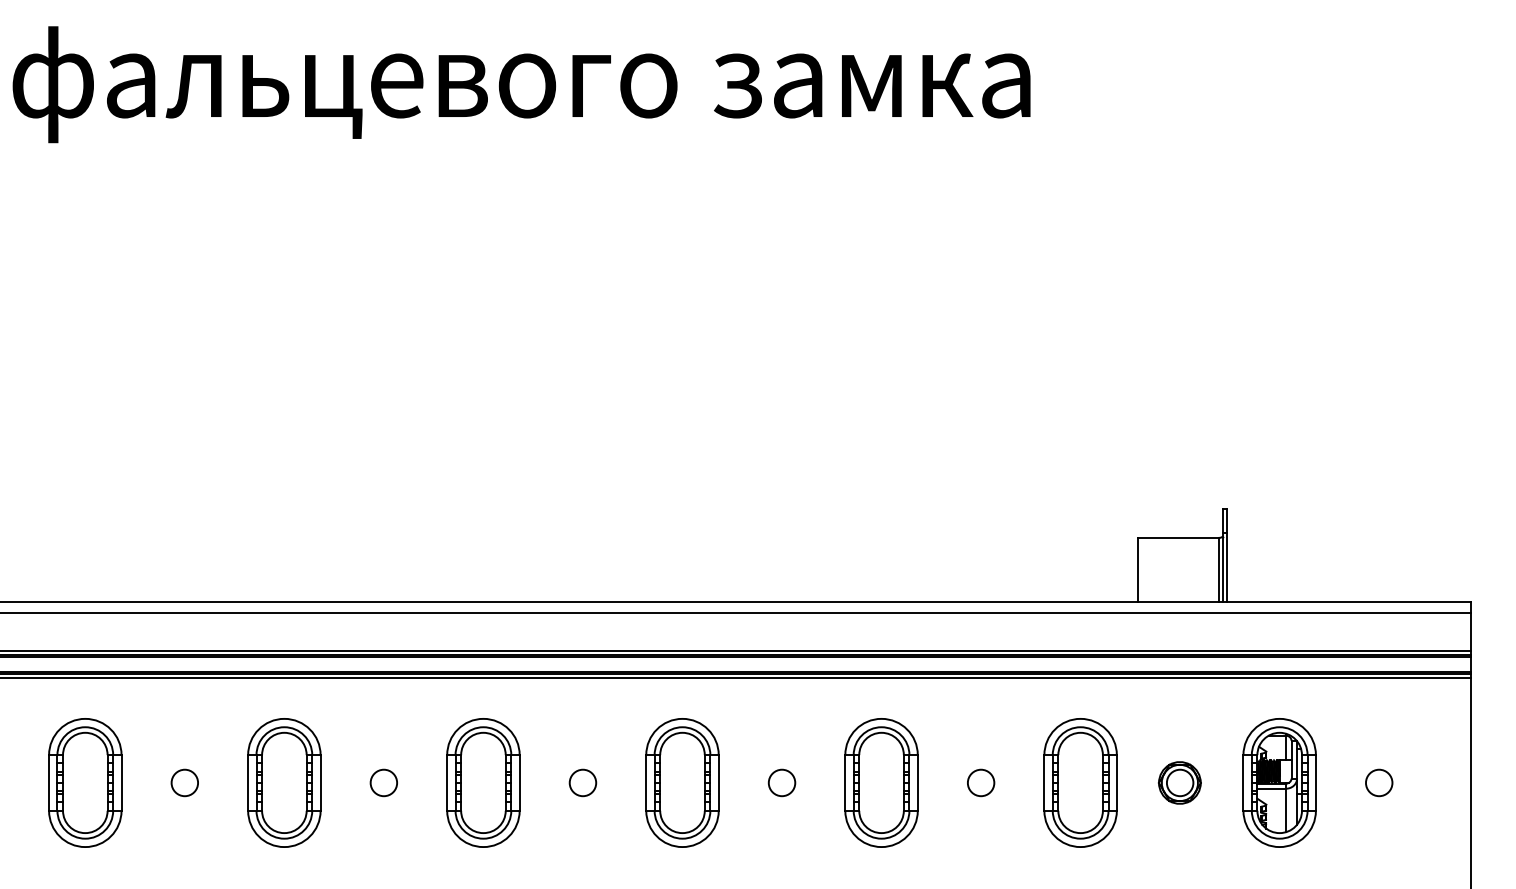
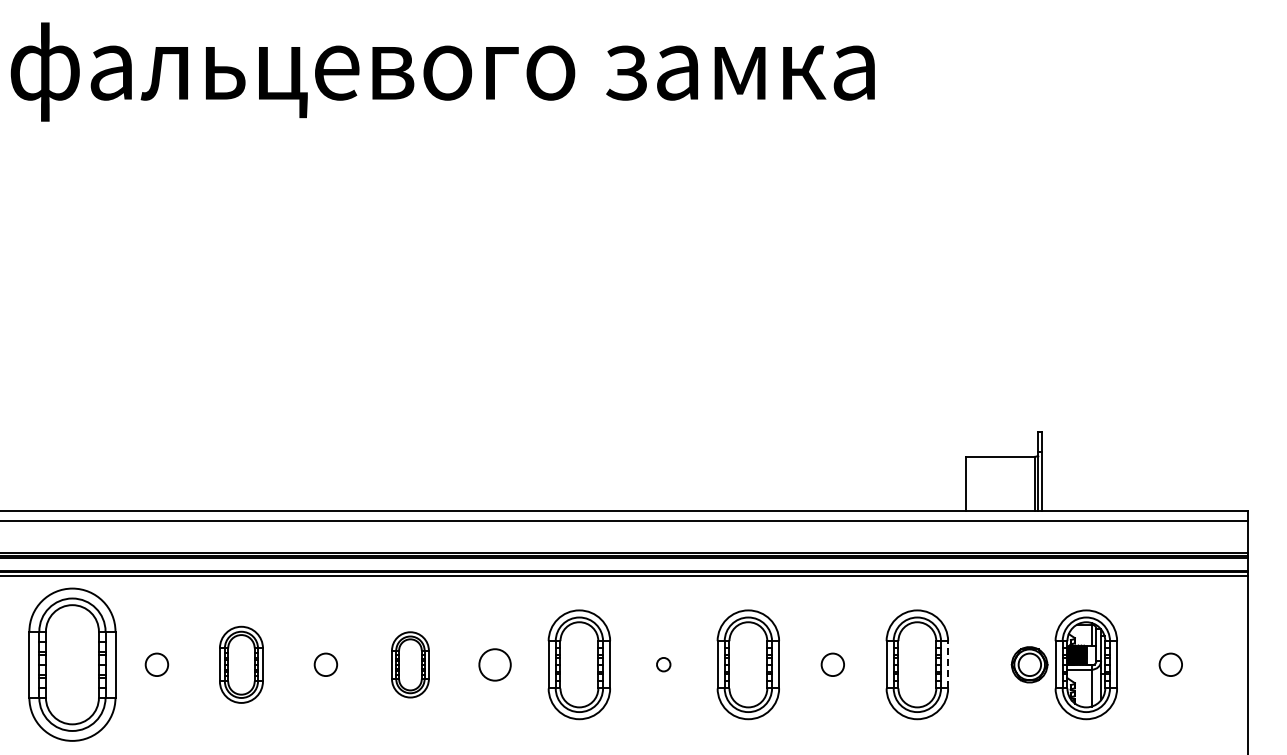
part: (85, 782) -> (72, 664), size x1.4
part: (284, 782) -> (241, 664), size x0.7
part: (483, 782) -> (410, 664), size x0.6
circle: (582, 782) -> (494, 664), size x1.4
circle: (781, 782) -> (663, 664), size x0.6
line: (1117, 782) -> (948, 664), solid -> dashed
part: (1179, 782) -> (1029, 664), moved

